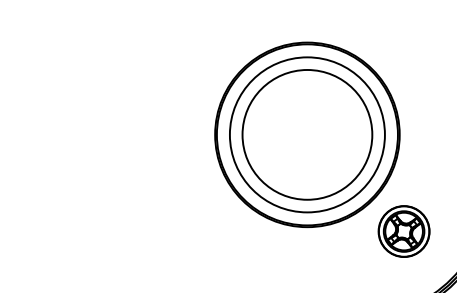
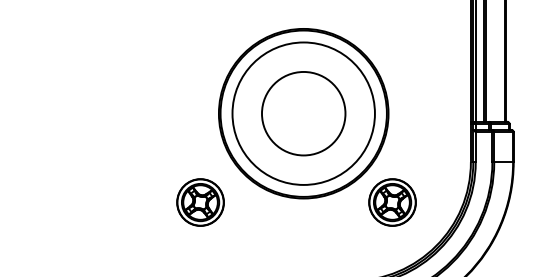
circle: (307, 134) -> (303, 113), size x0.7
part: (195, 231) -> (200, 202), added

